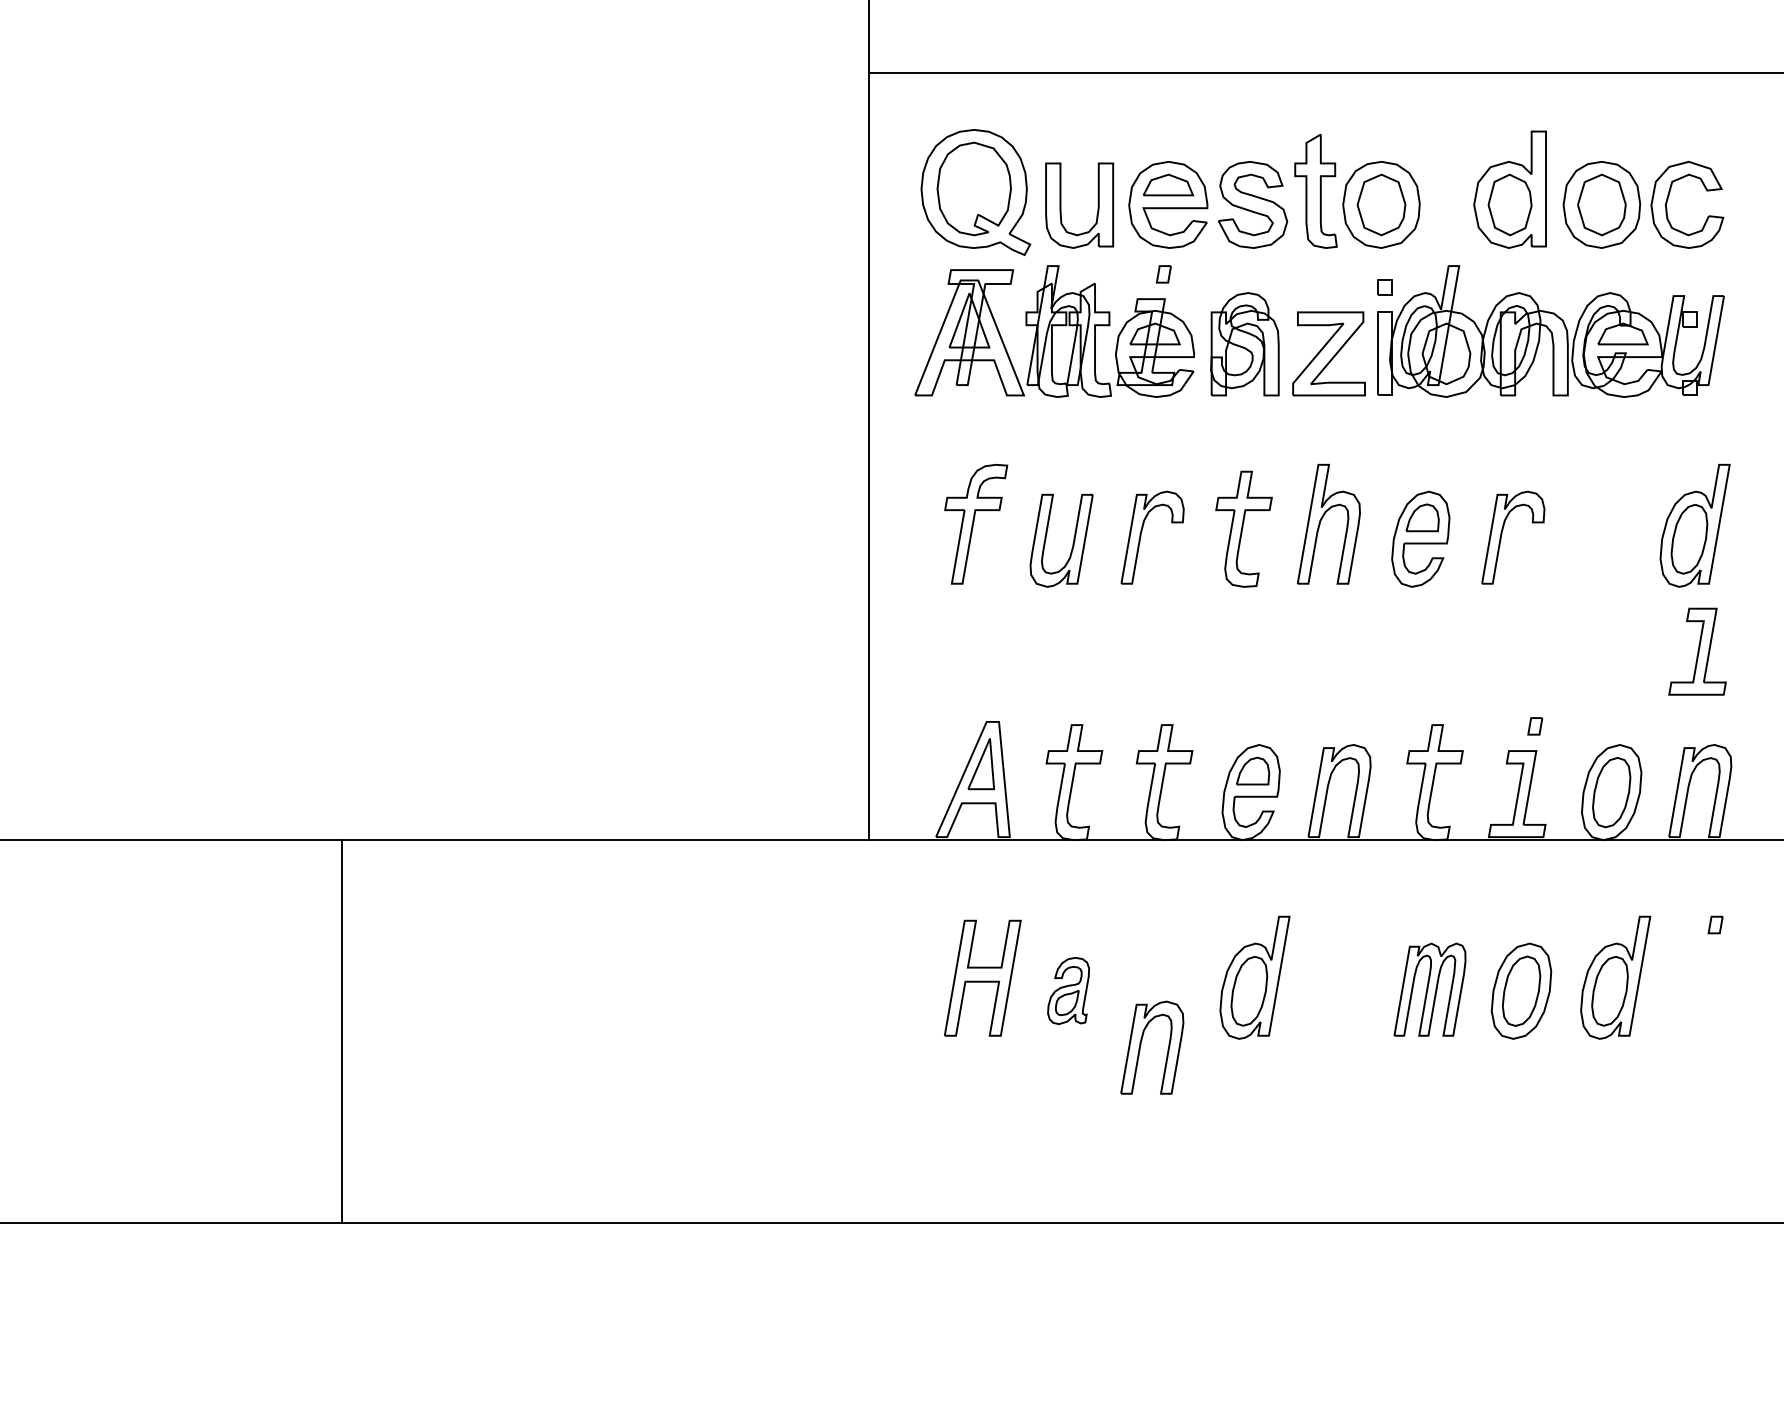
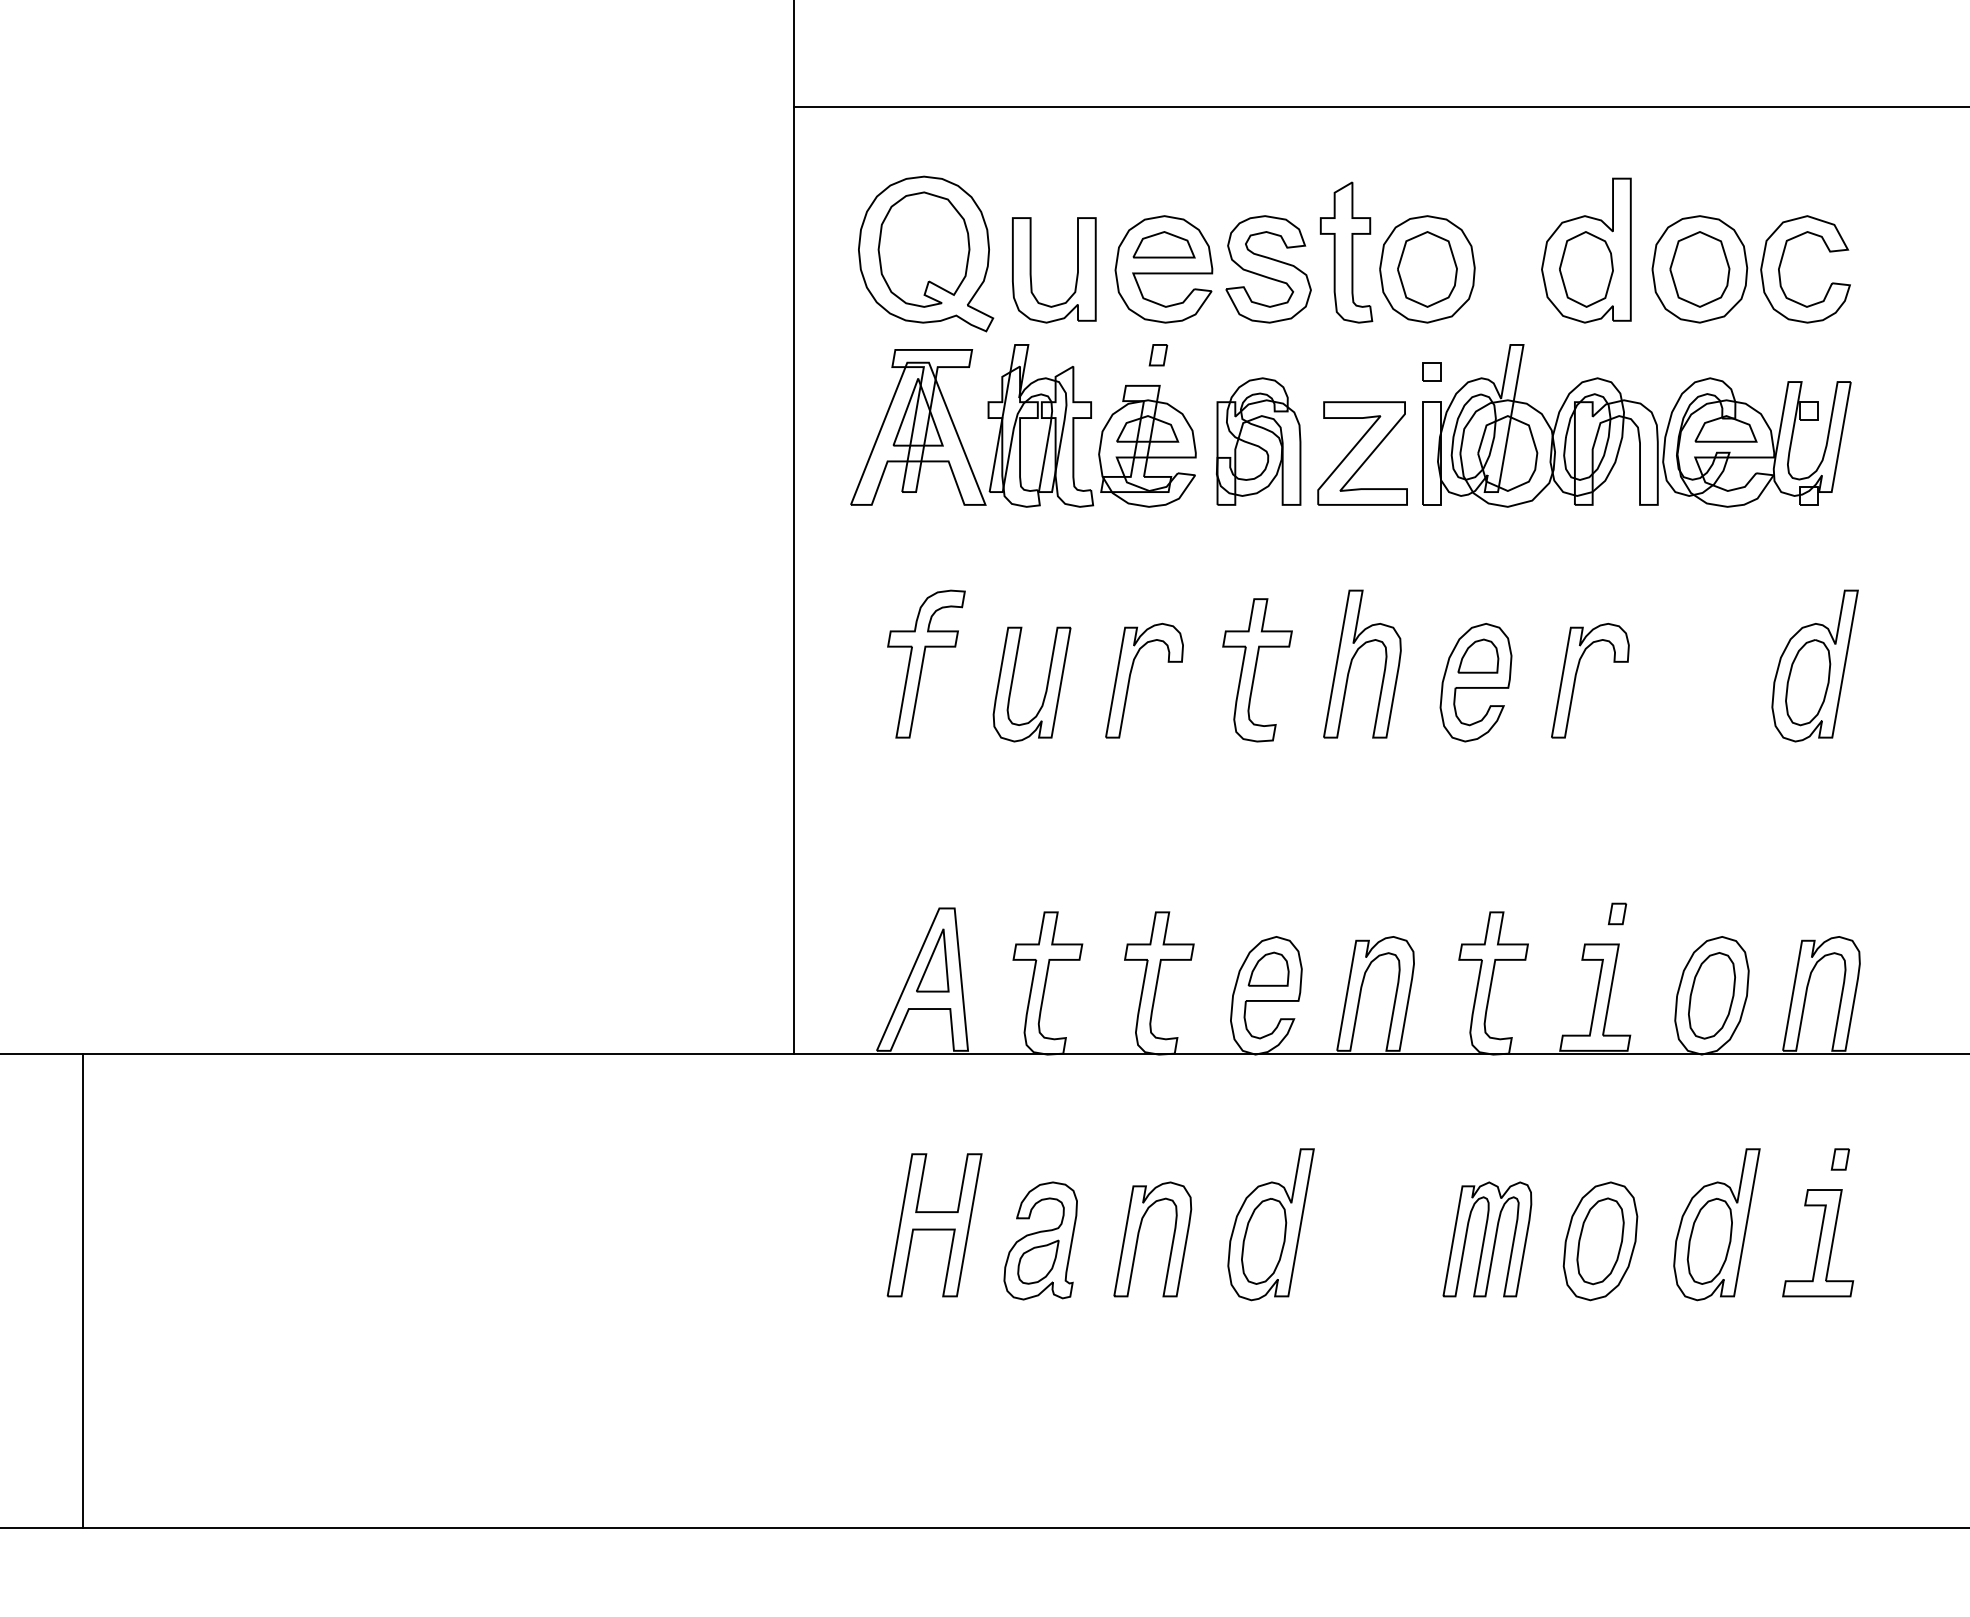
part: (1697, 651) -> (1818, 1242), moved
part: (1068, 990) -> (1040, 1240), size x1.43
line: (342, 1031) -> (83, 1291), moved
part: (1141, 1045) -> (1139, 1236), moved

